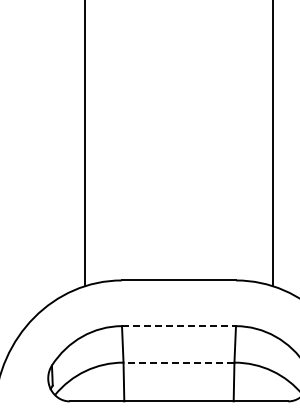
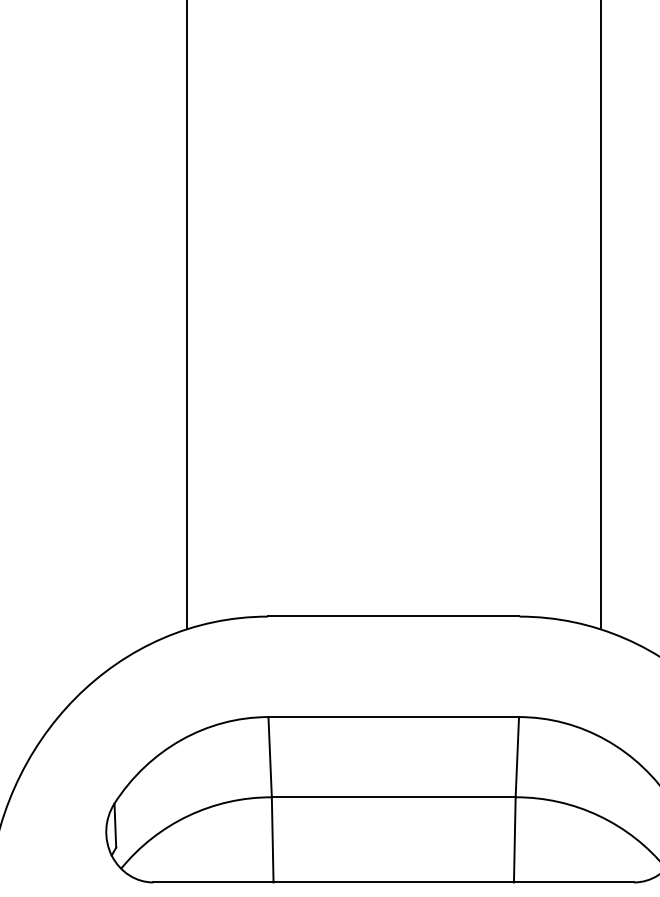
line: (178, 326) -> (392, 717), dashed -> solid
line: (178, 362) -> (392, 796), dashed -> solid

